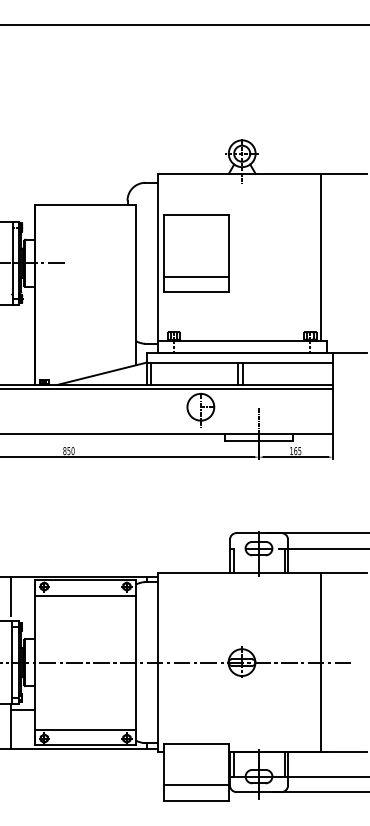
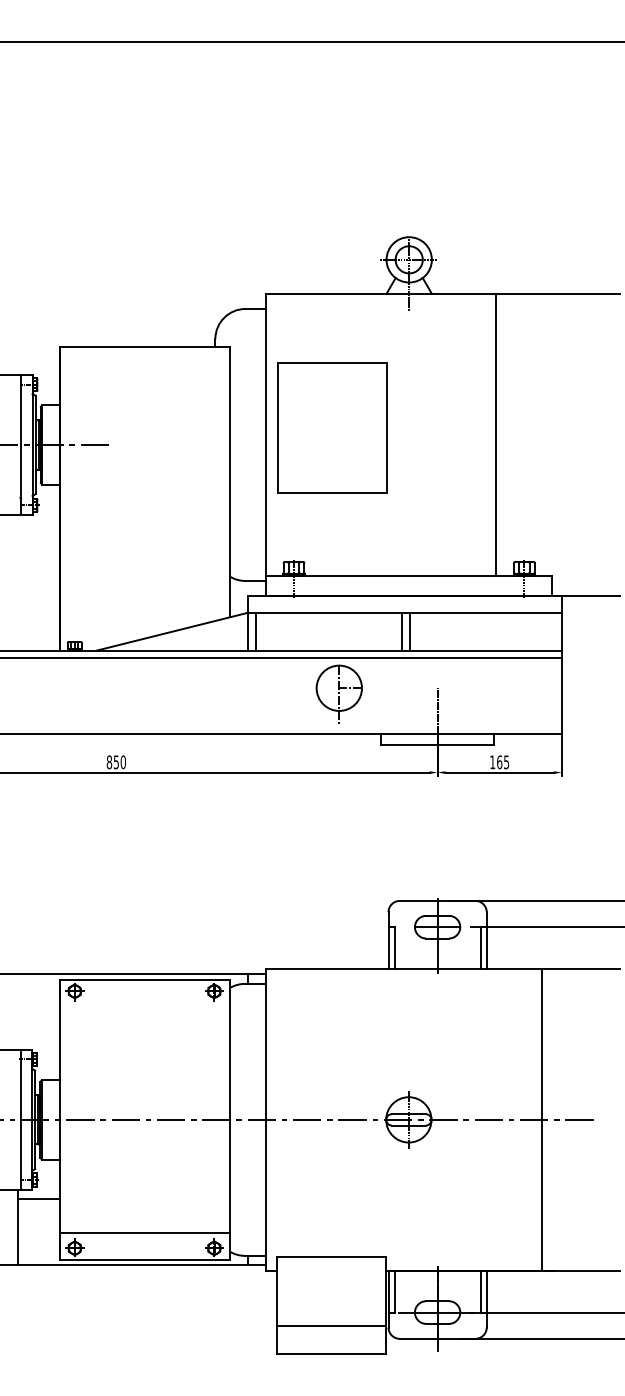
line: (321, 256) -> (495, 433), moved
line: (196, 277) -> (331, 468), removed
line: (10, 595) -> (17, 1006), removed
line: (85, 595) -> (144, 1006), removed

